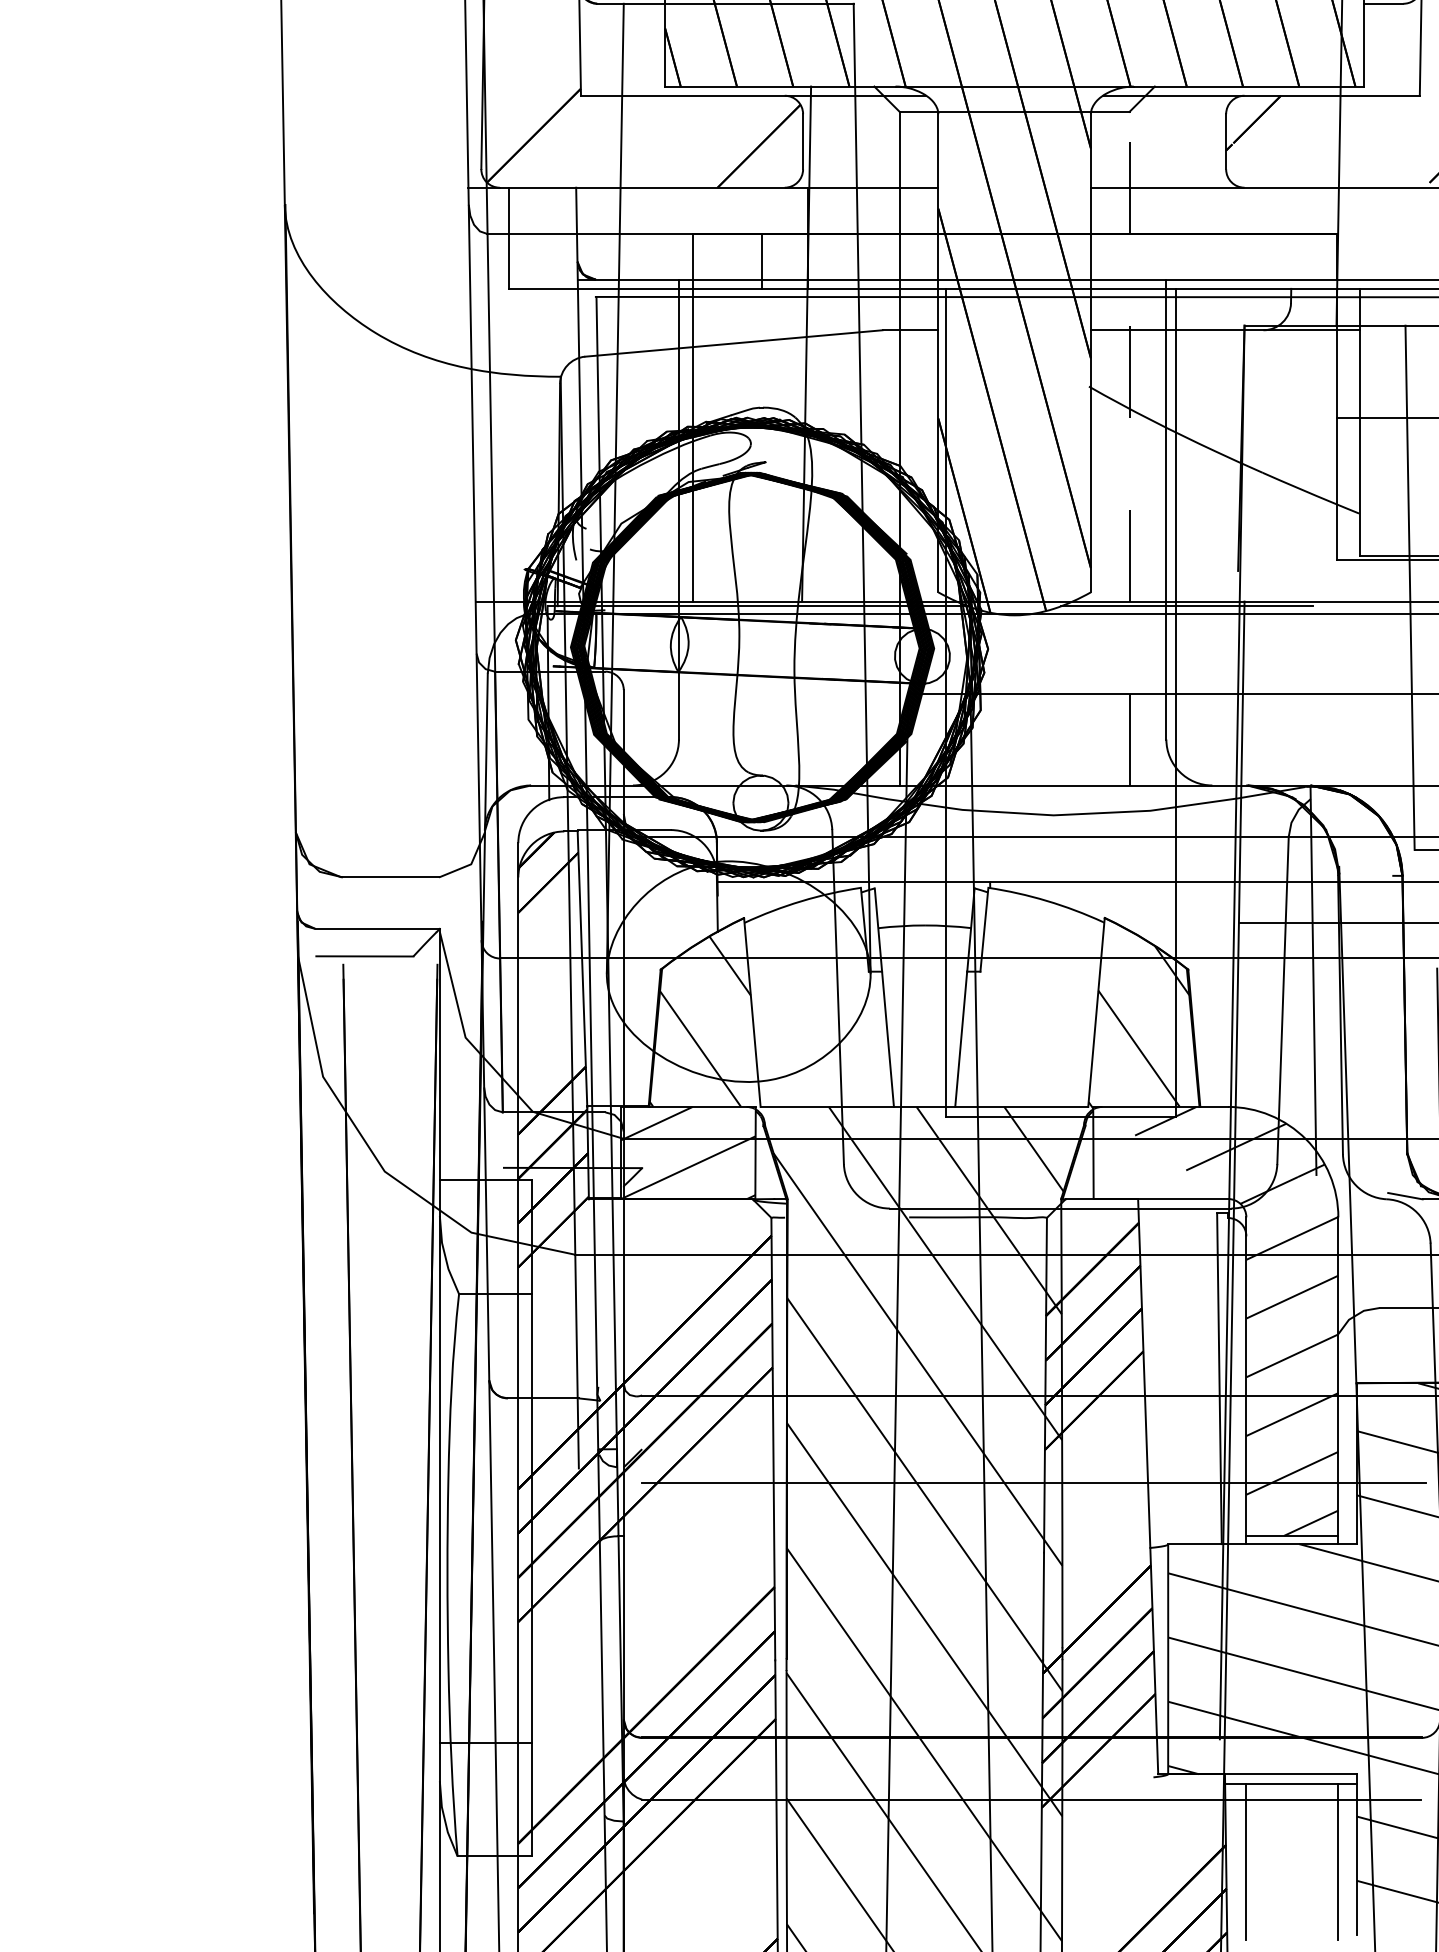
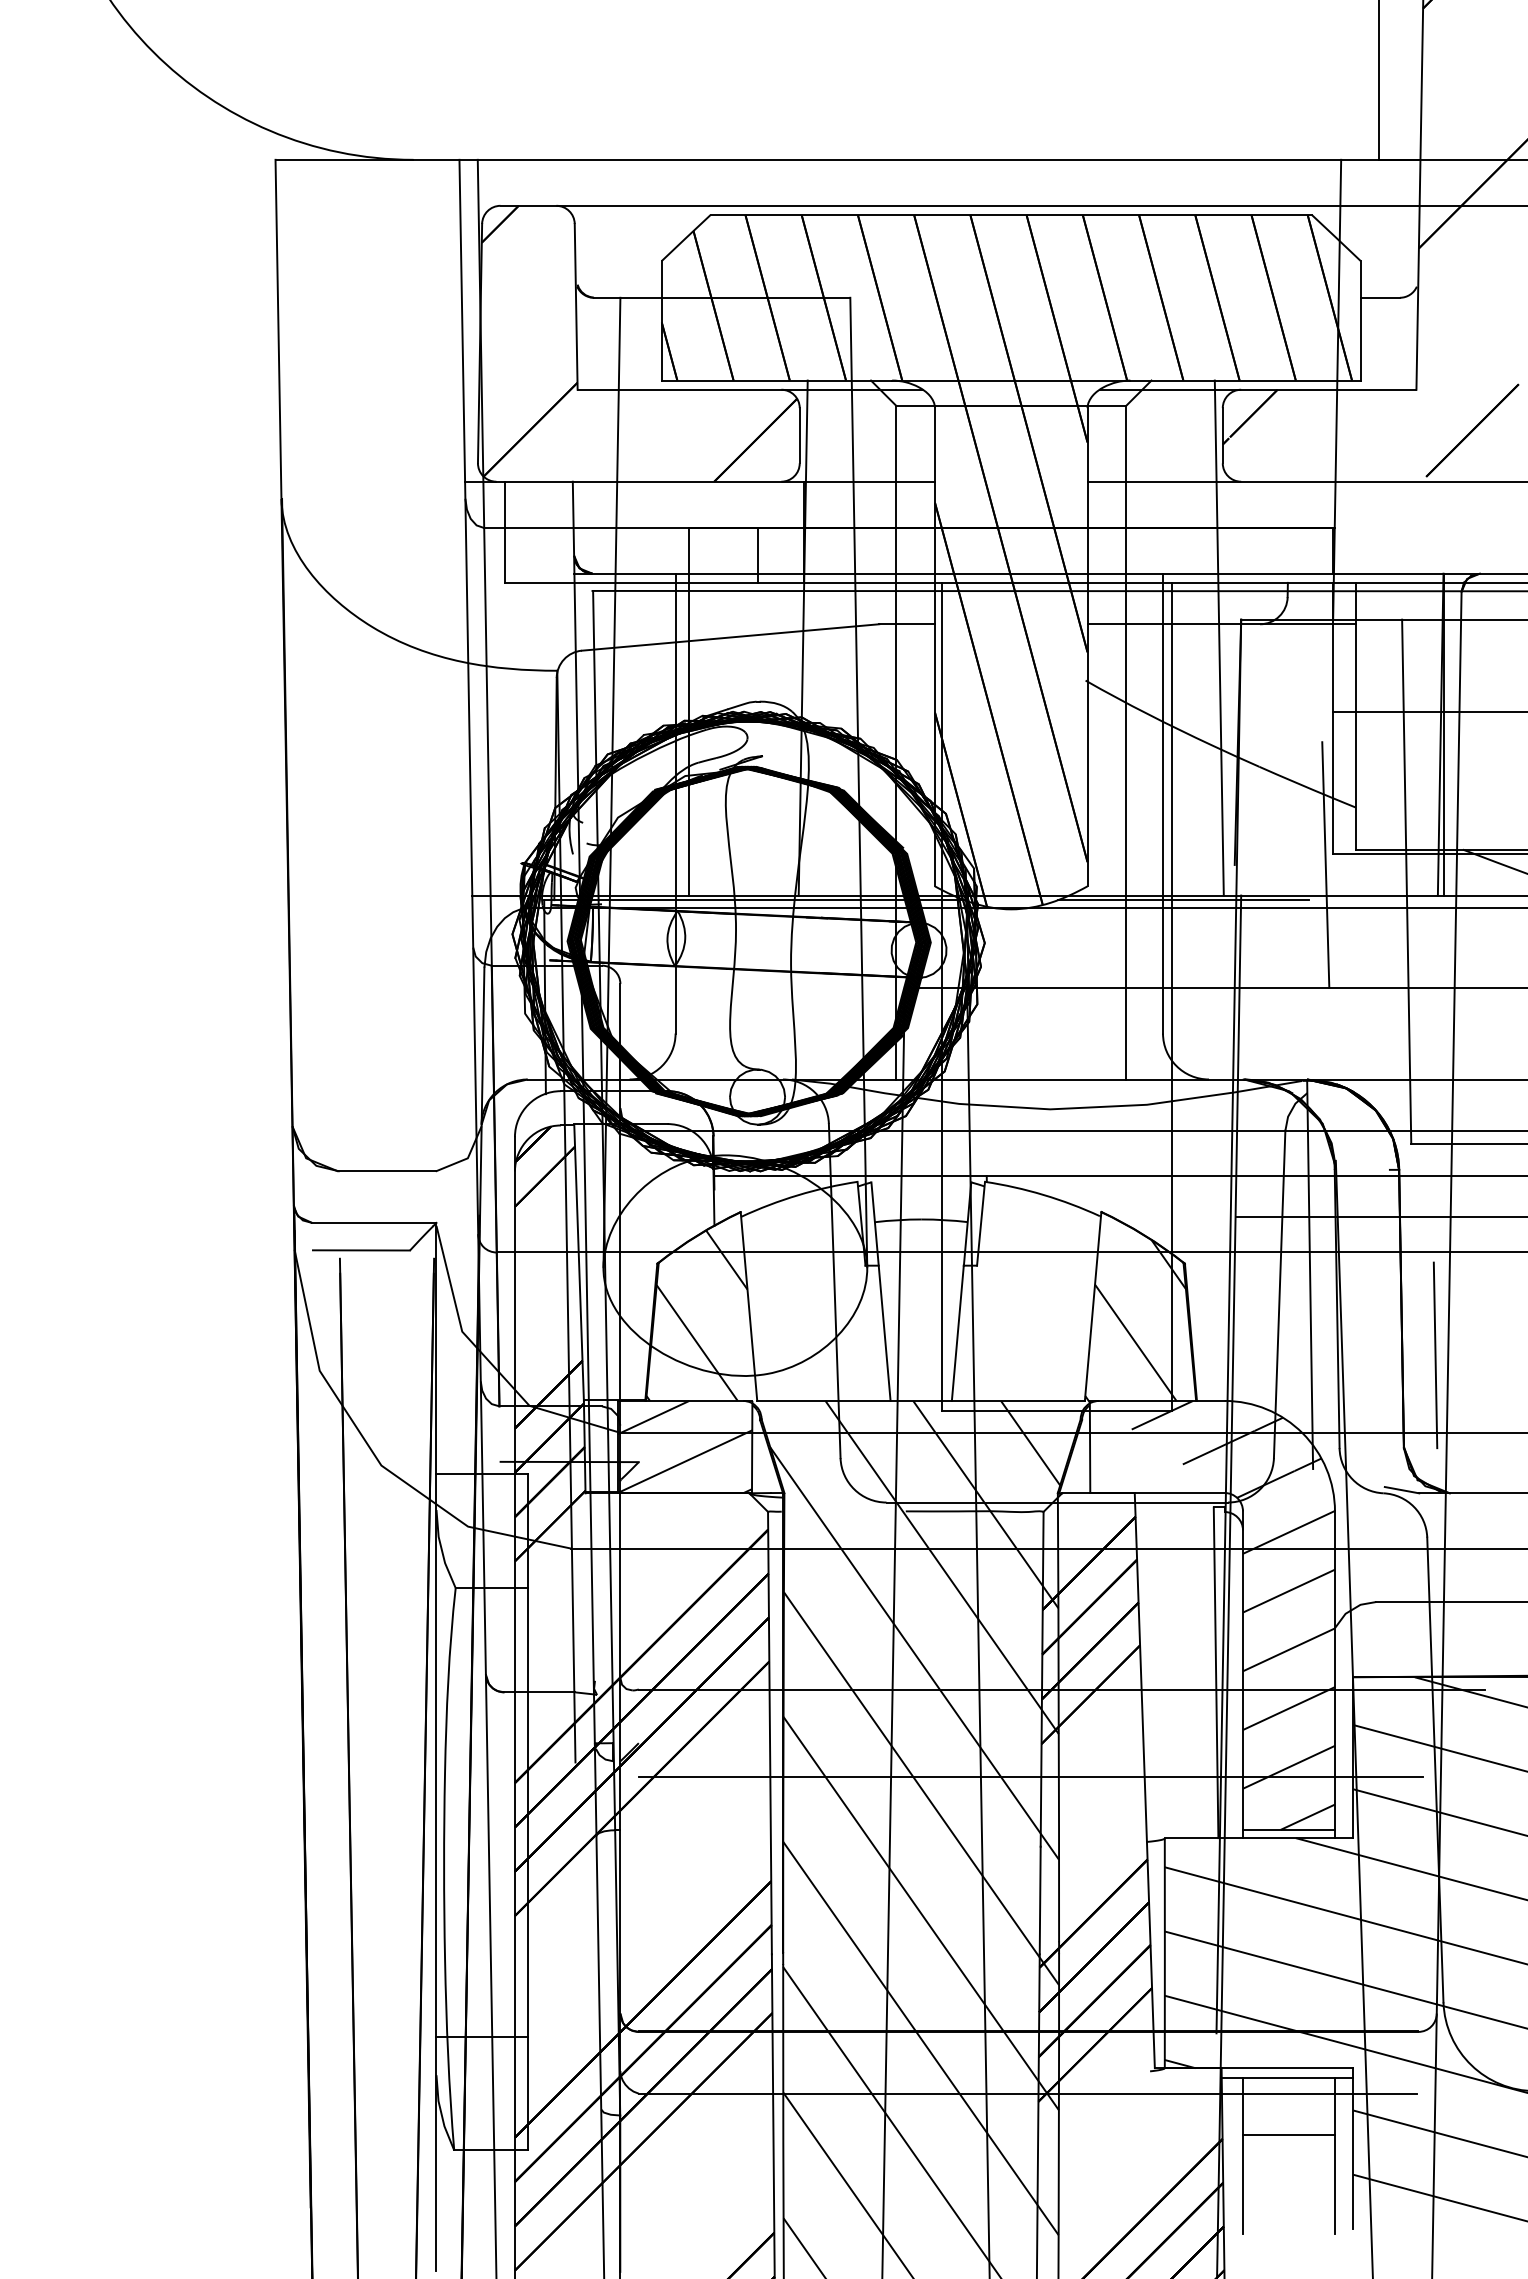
line: (1221, 343) -> (1218, 637), added
line: (1129, 448) -> (1126, 742), dashed -> solid
line: (1328, 570) -> (1325, 864), added
line: (1291, 1841) -> (1288, 2135), added

